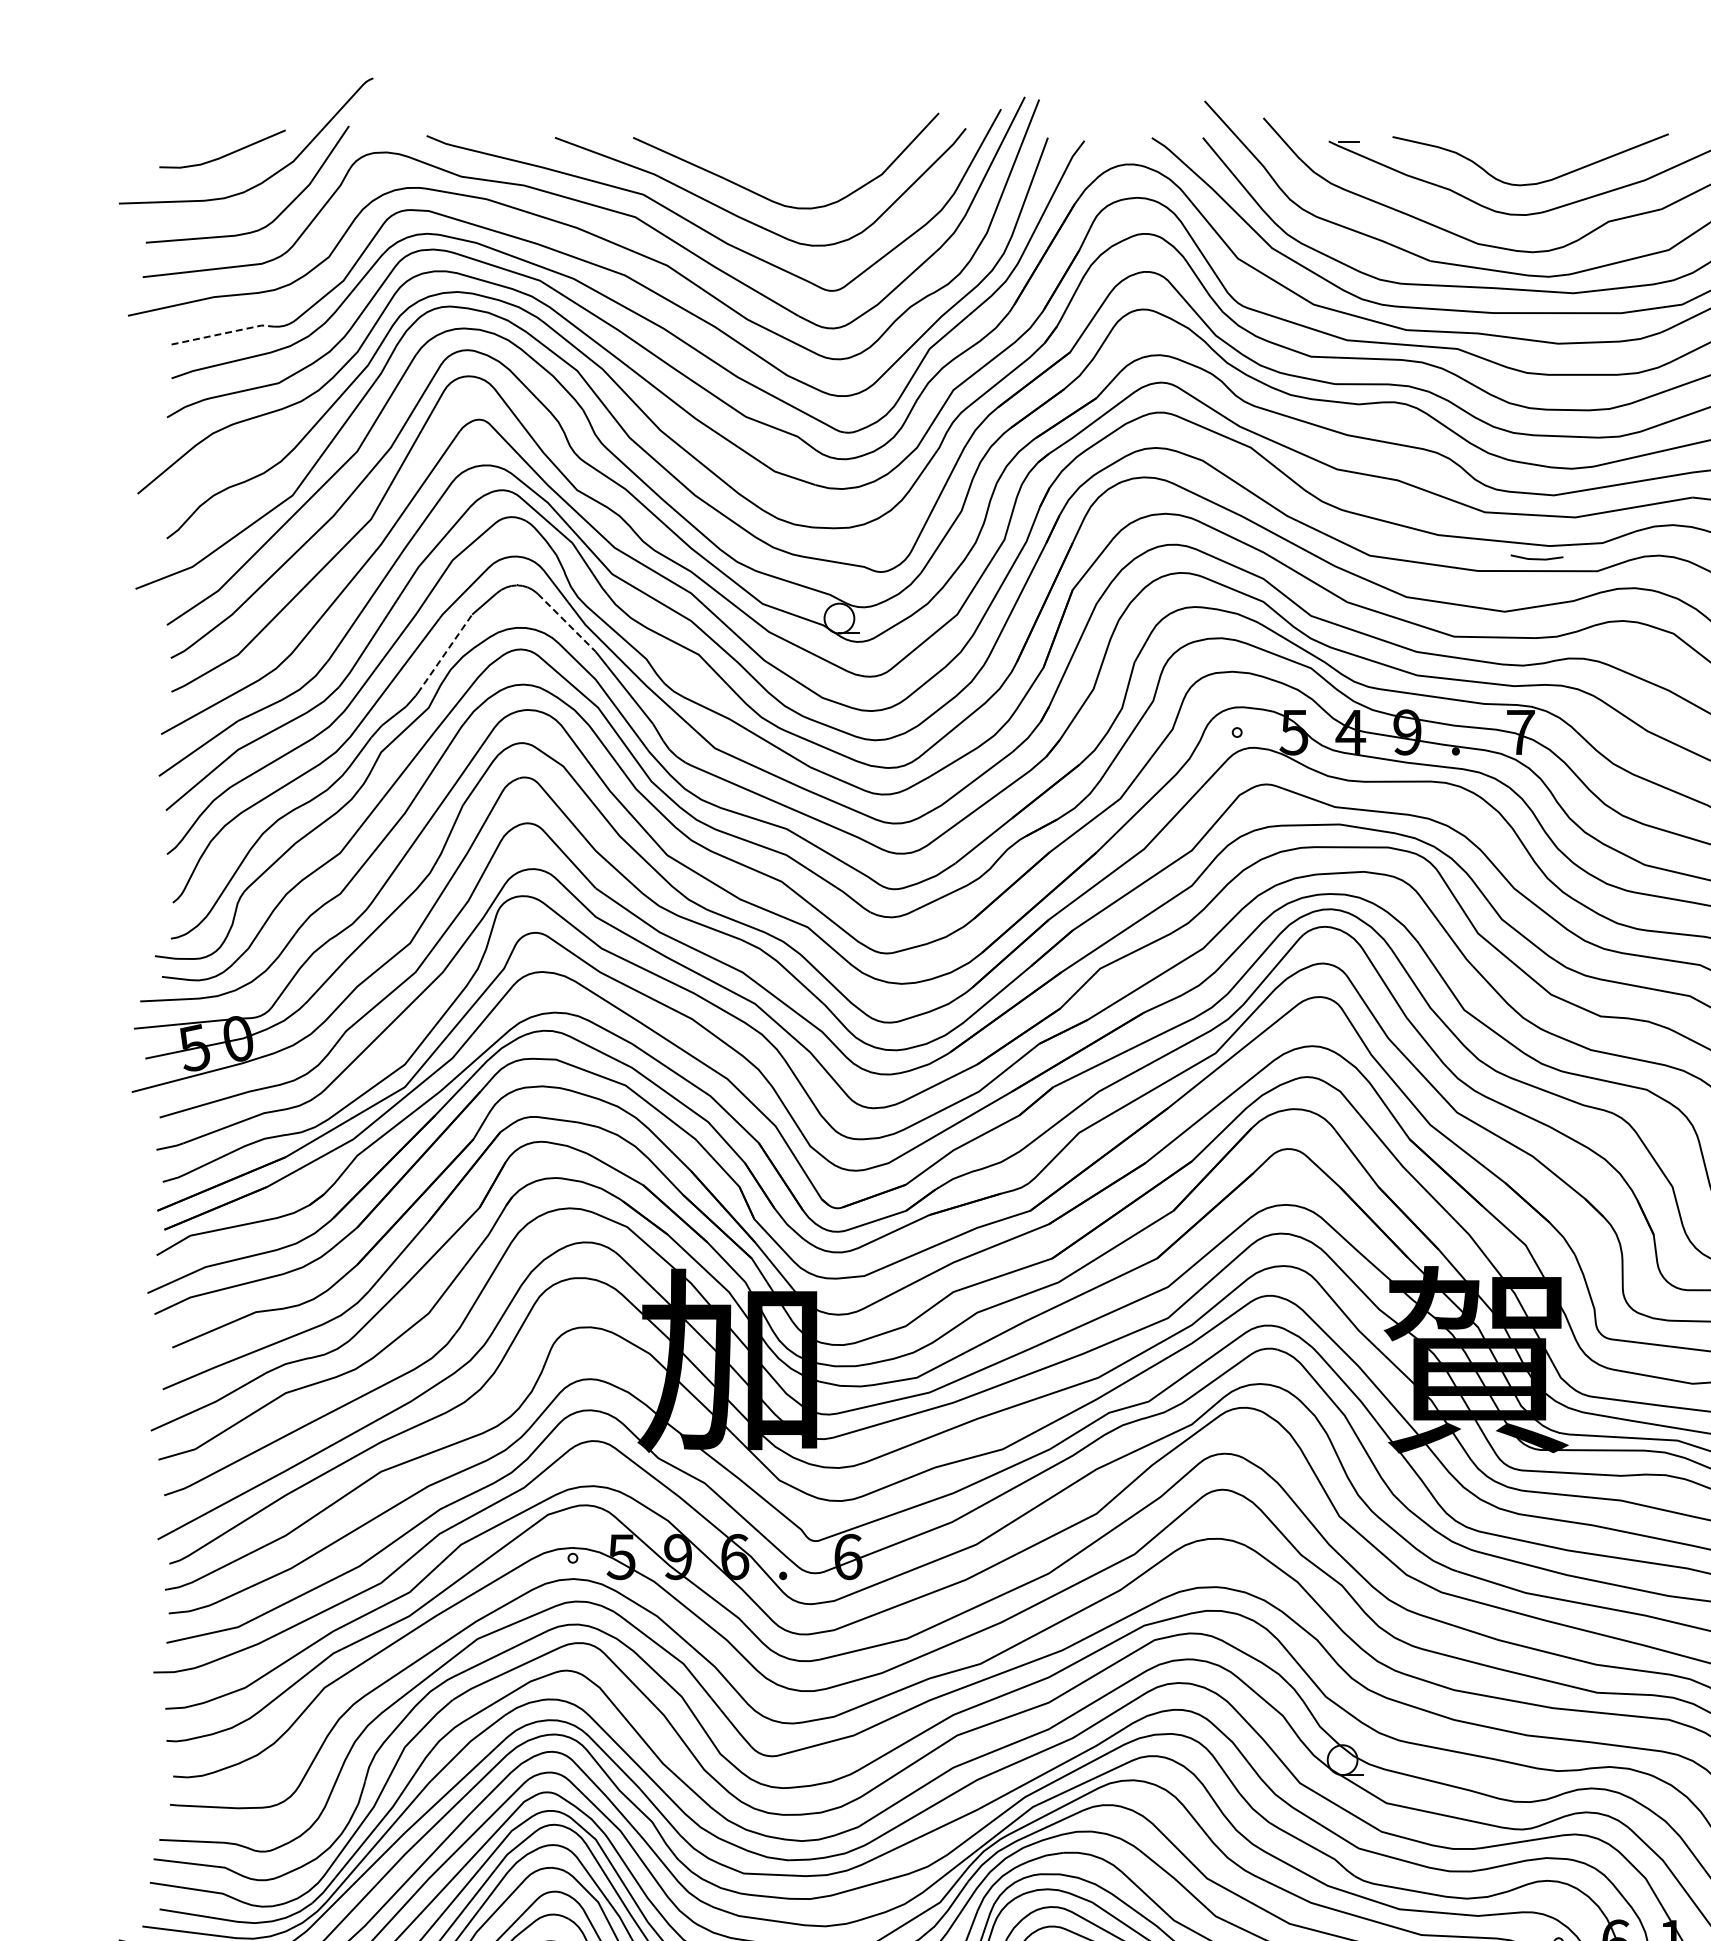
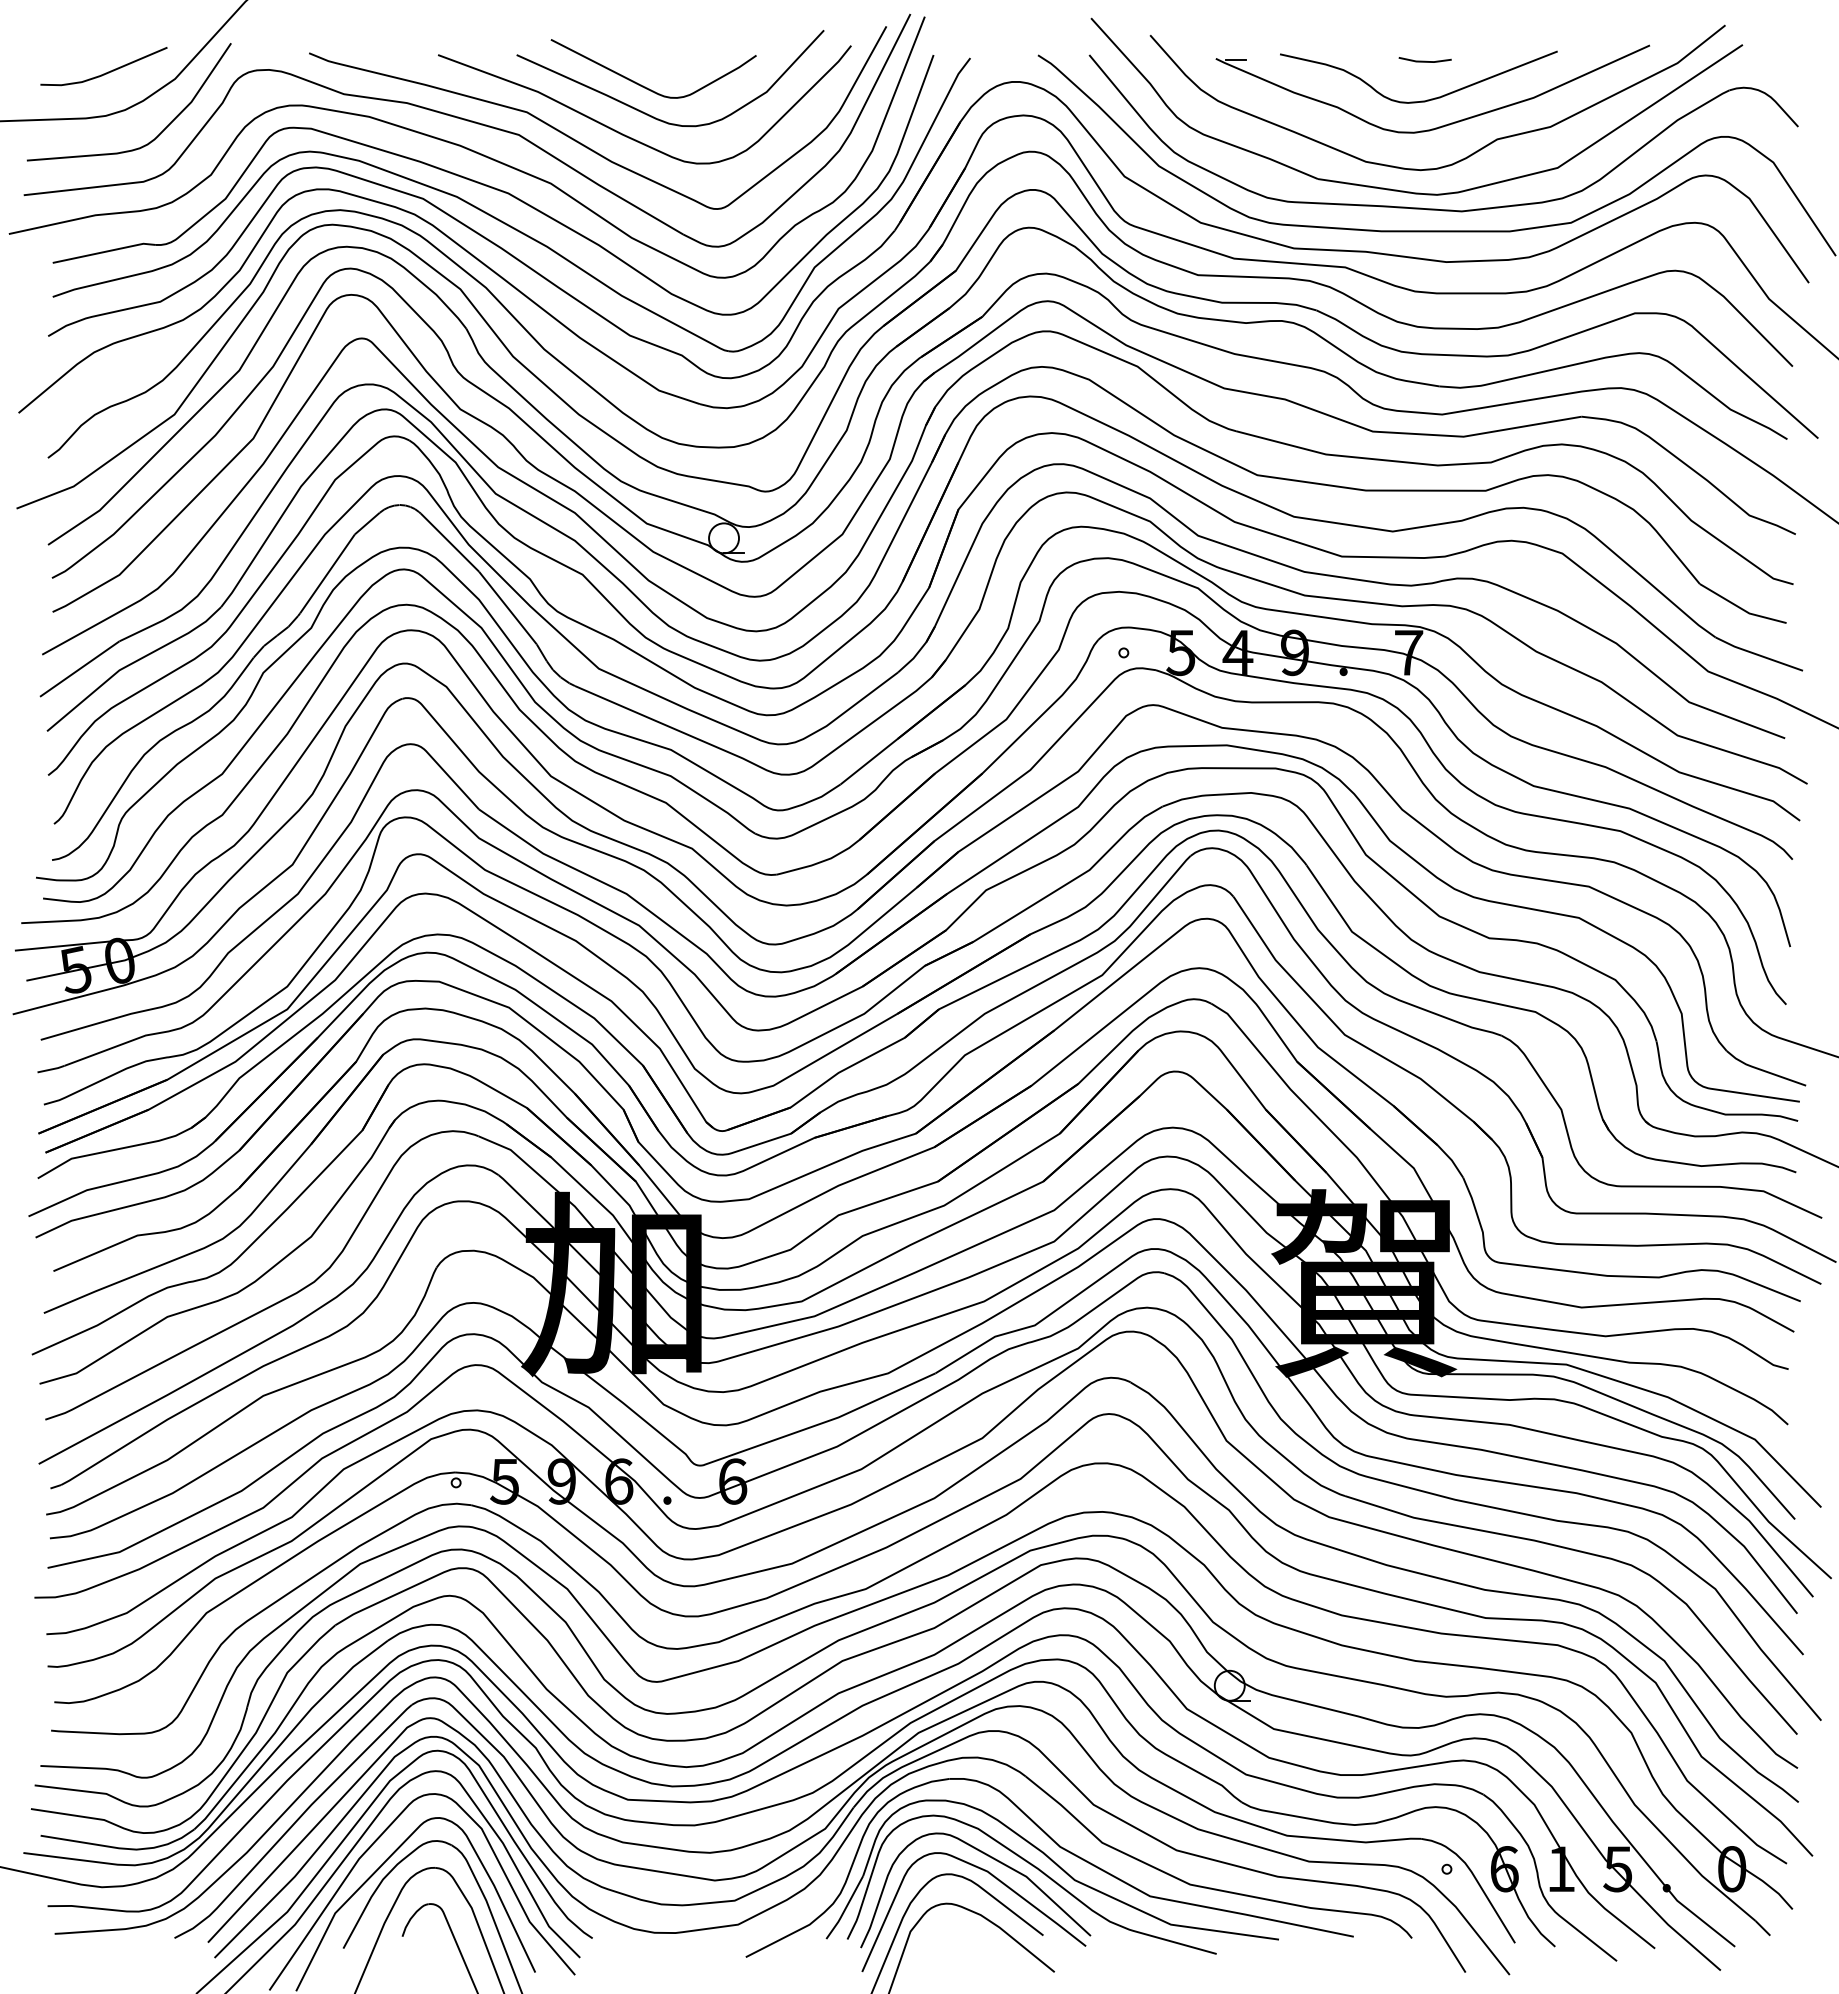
curve: (761, 169) -> (645, 86), added
line: (224, 333) -> (105, 251), dashed -> solid
line: (1536, 558) -> (1424, 60), moved
line: (567, 622) -> (450, 542), dashed -> solid
line: (444, 653) -> (327, 573), dashed -> solid

